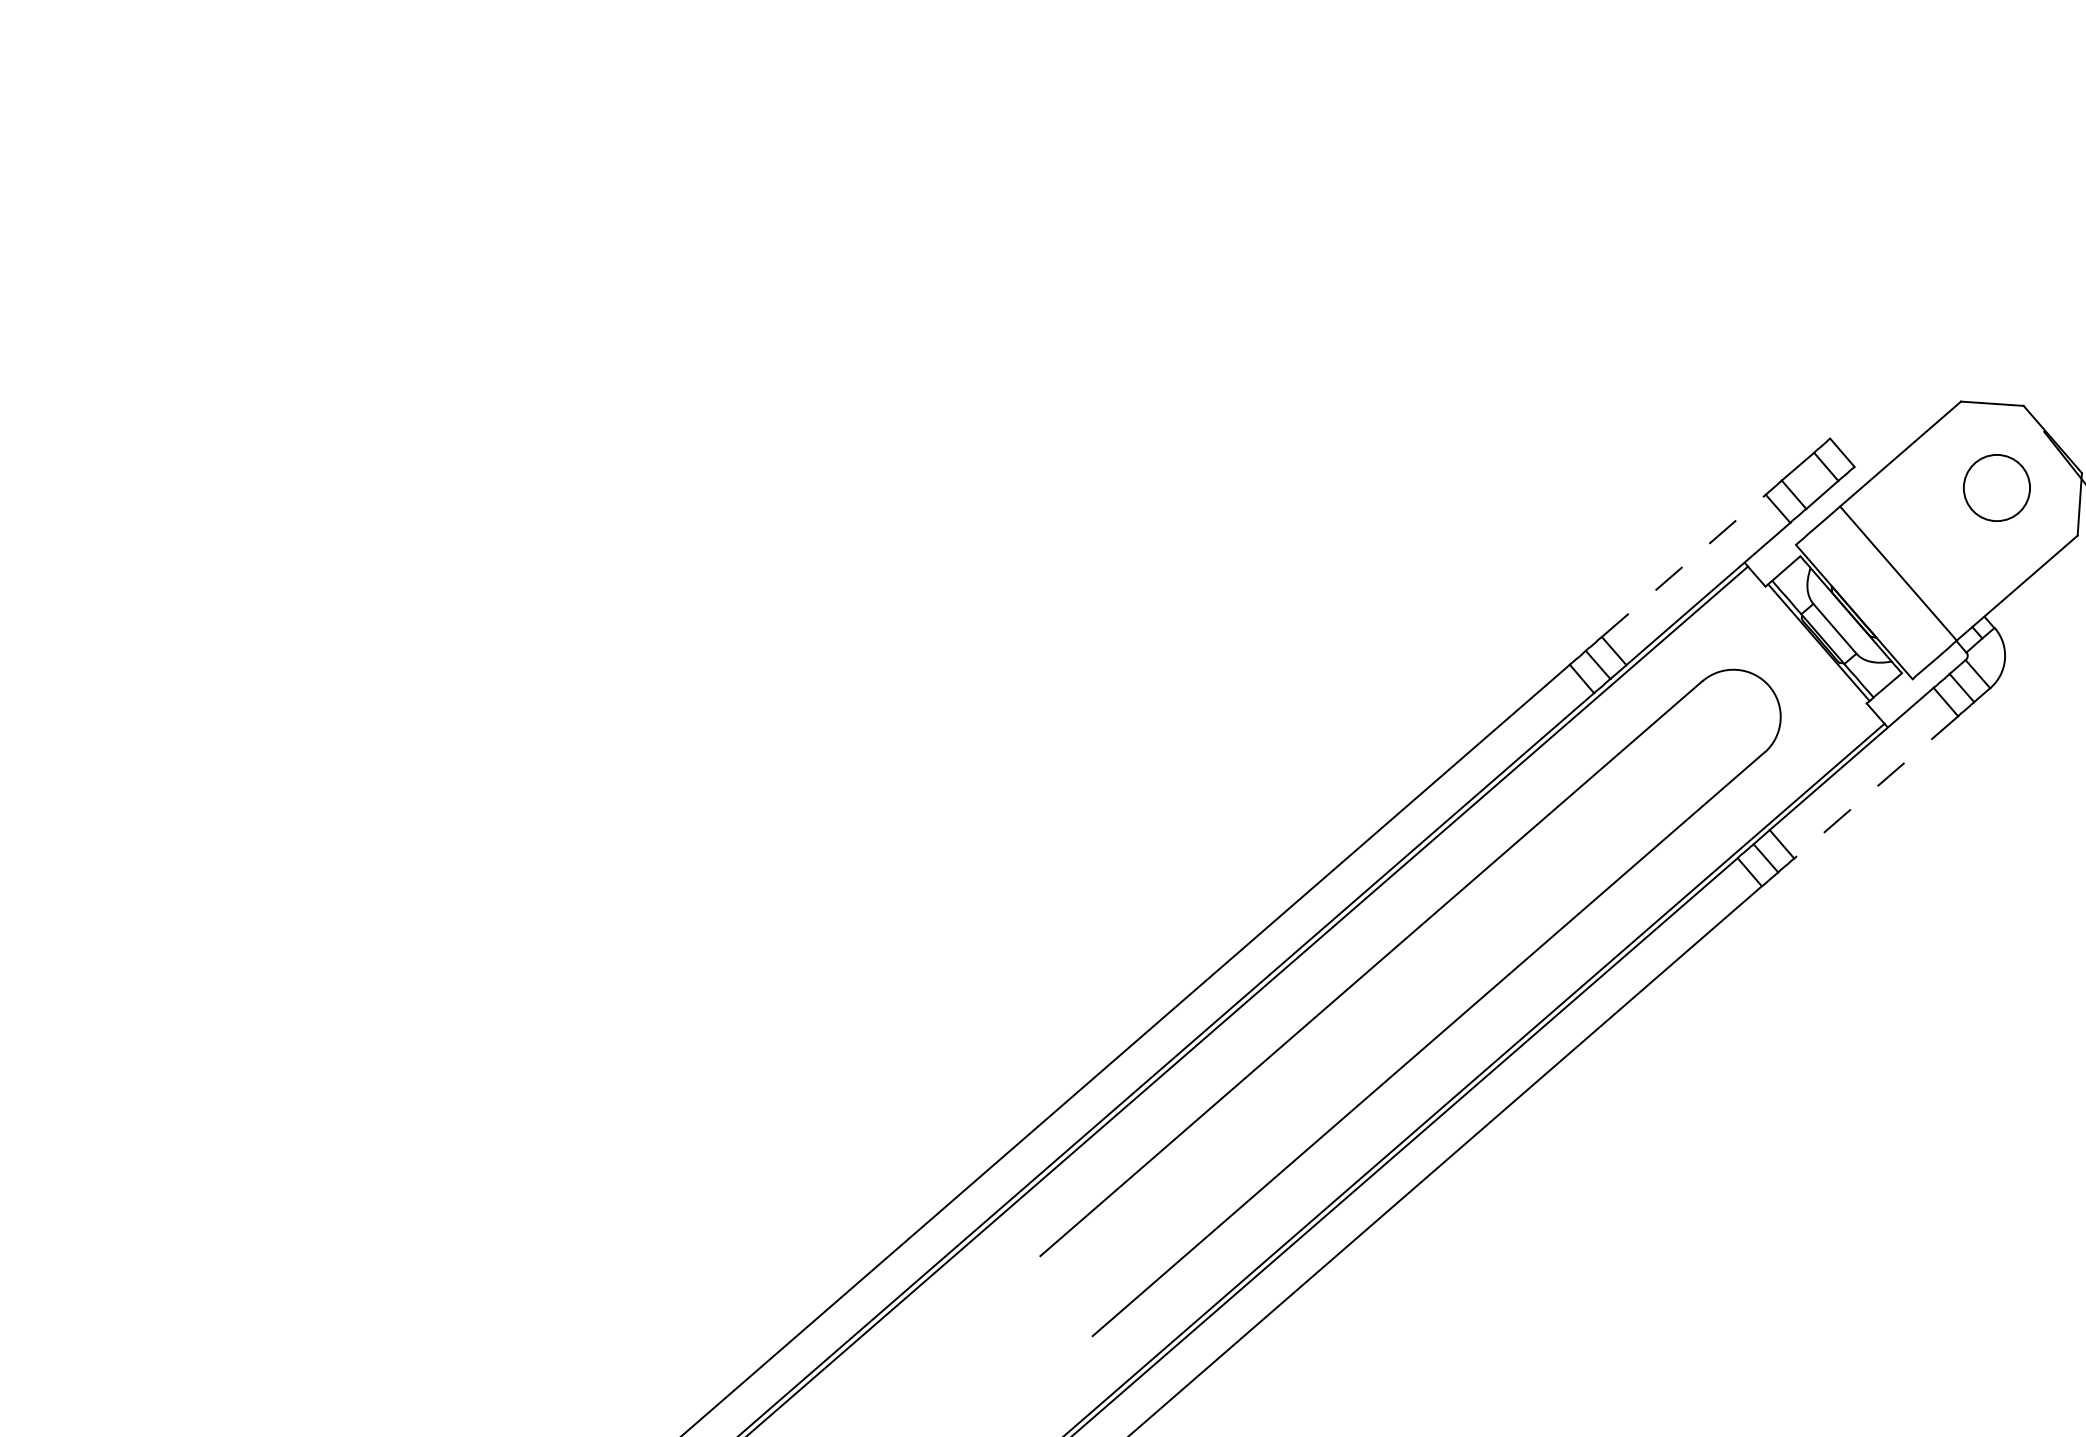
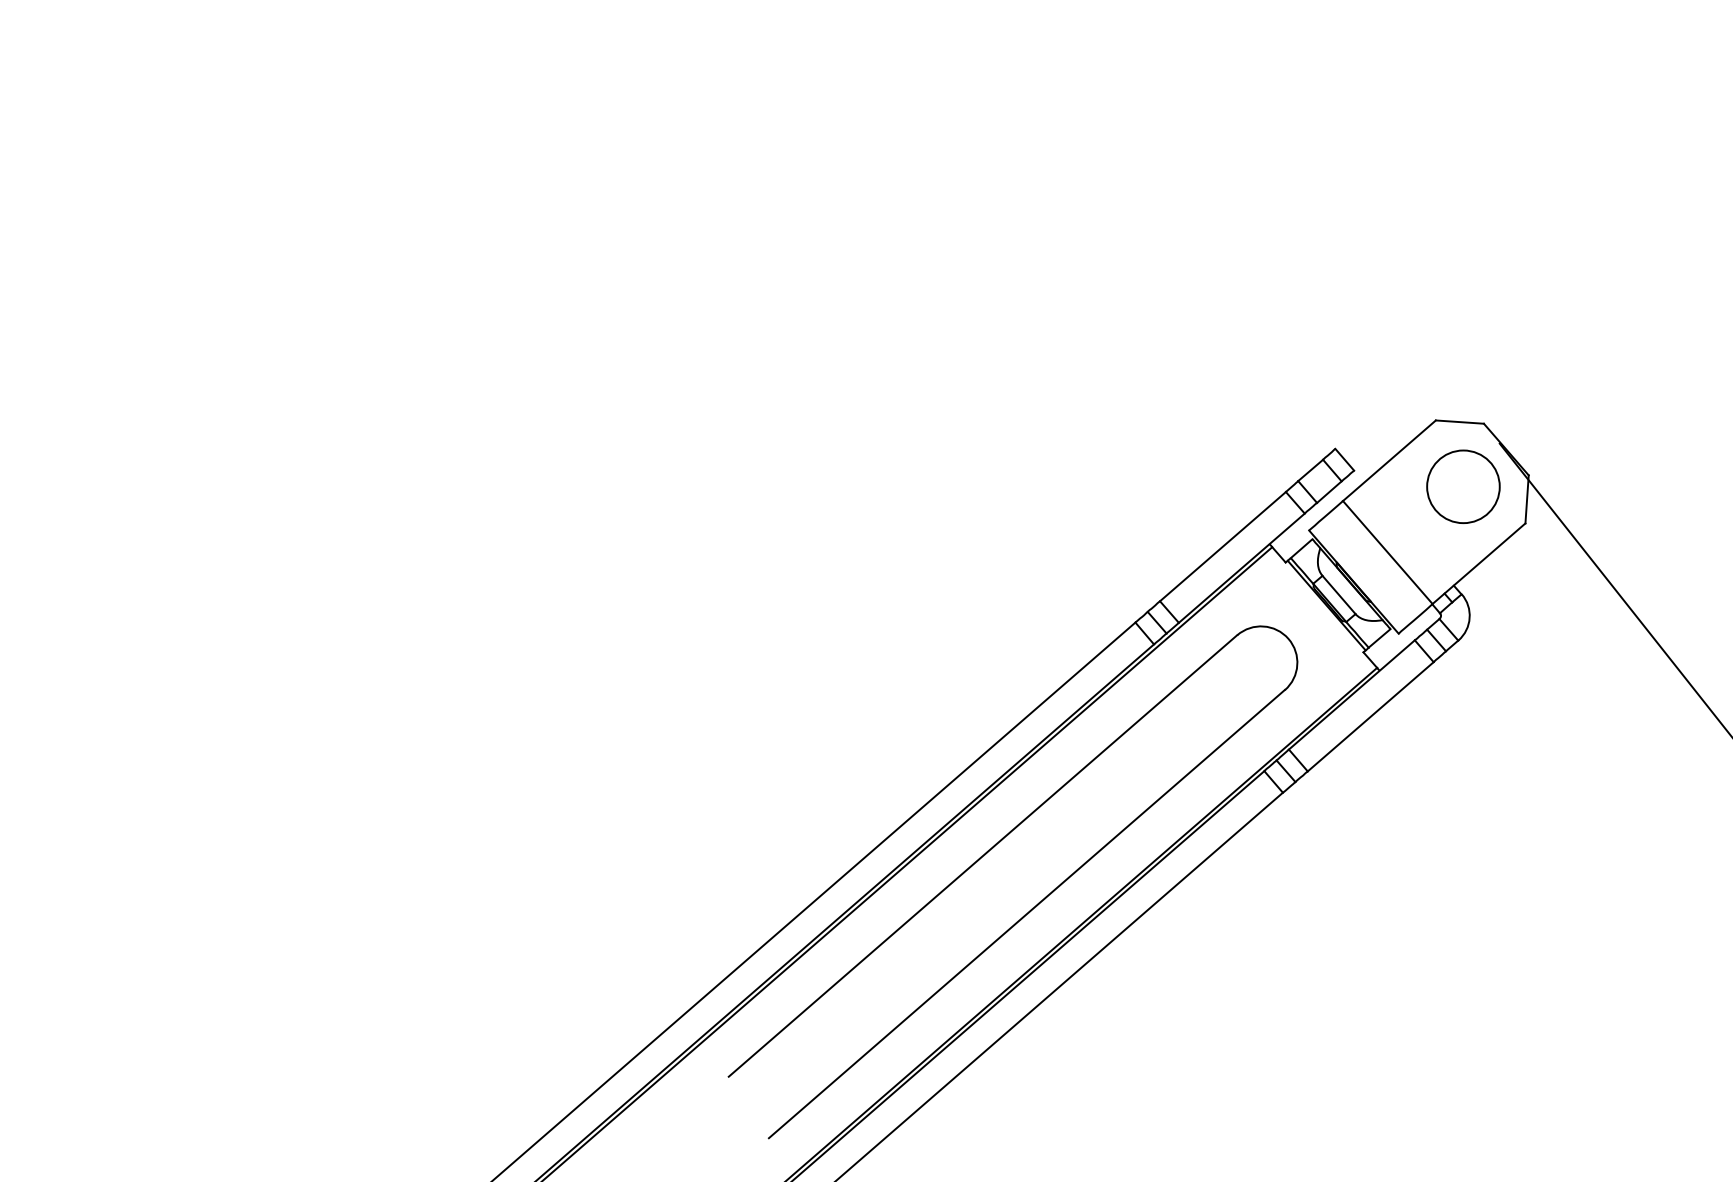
circle: (1997, 487) -> (1463, 486), size x1.43
line: (1684, 565) -> (1223, 546), dashed -> solid
line: (1875, 788) -> (1370, 717), dashed -> solid

